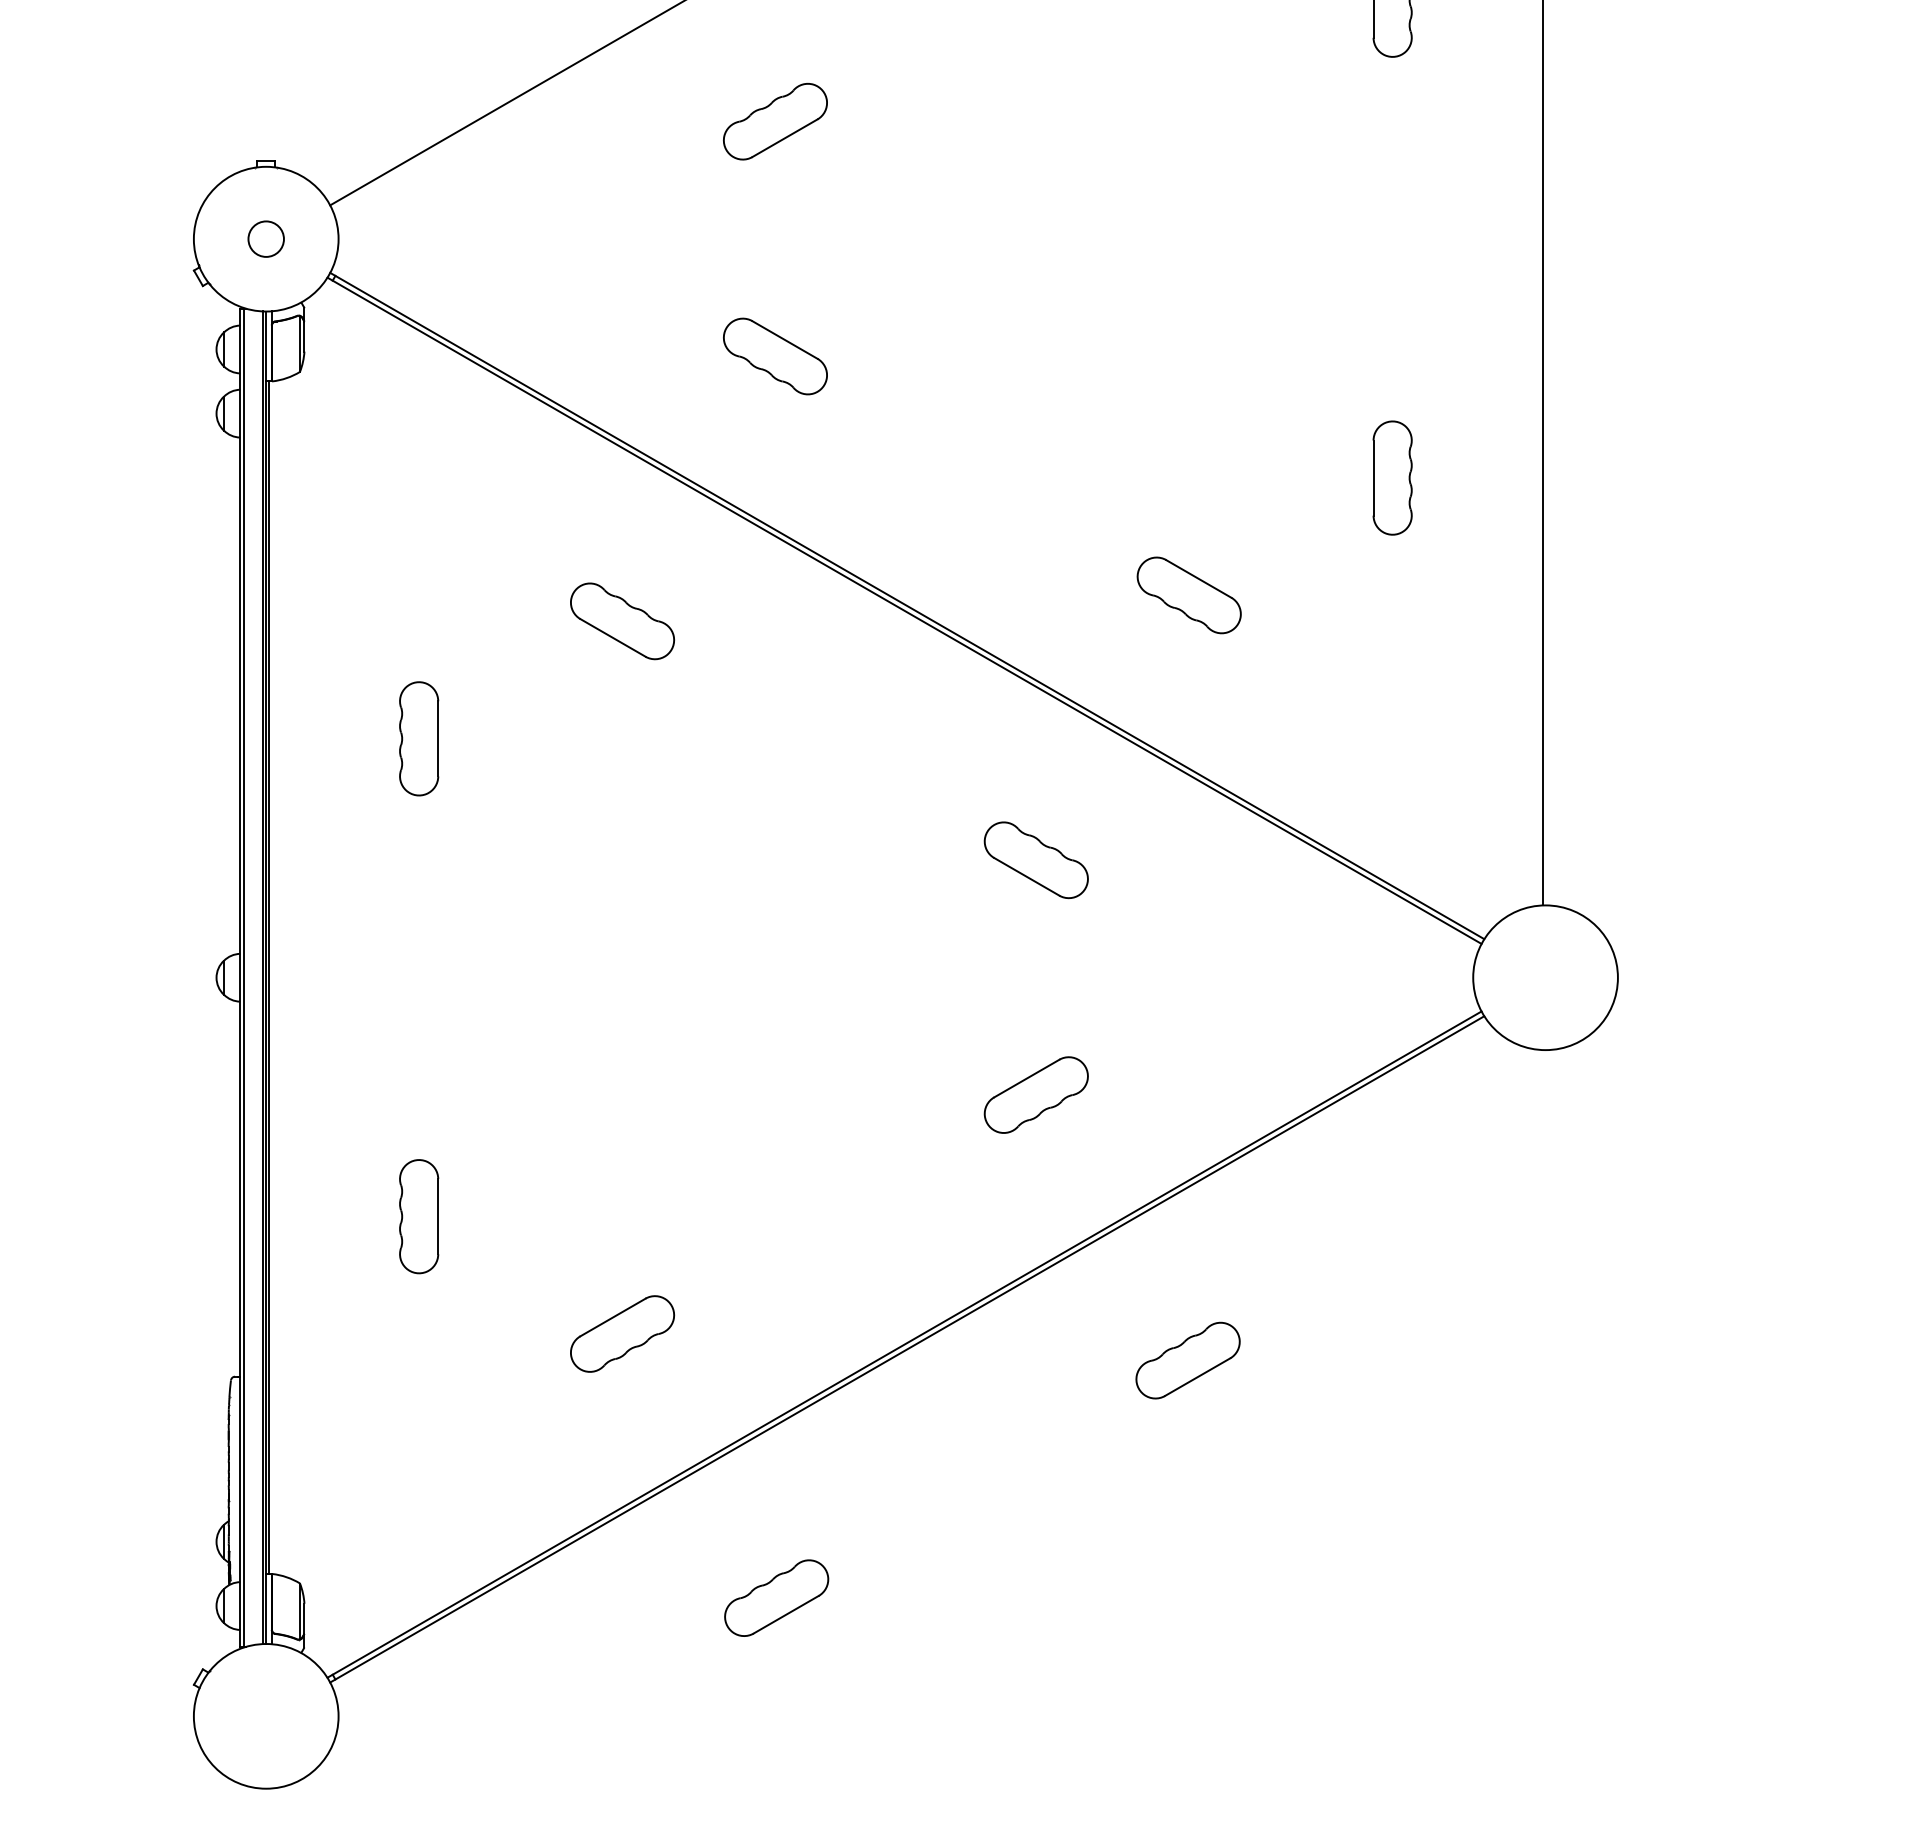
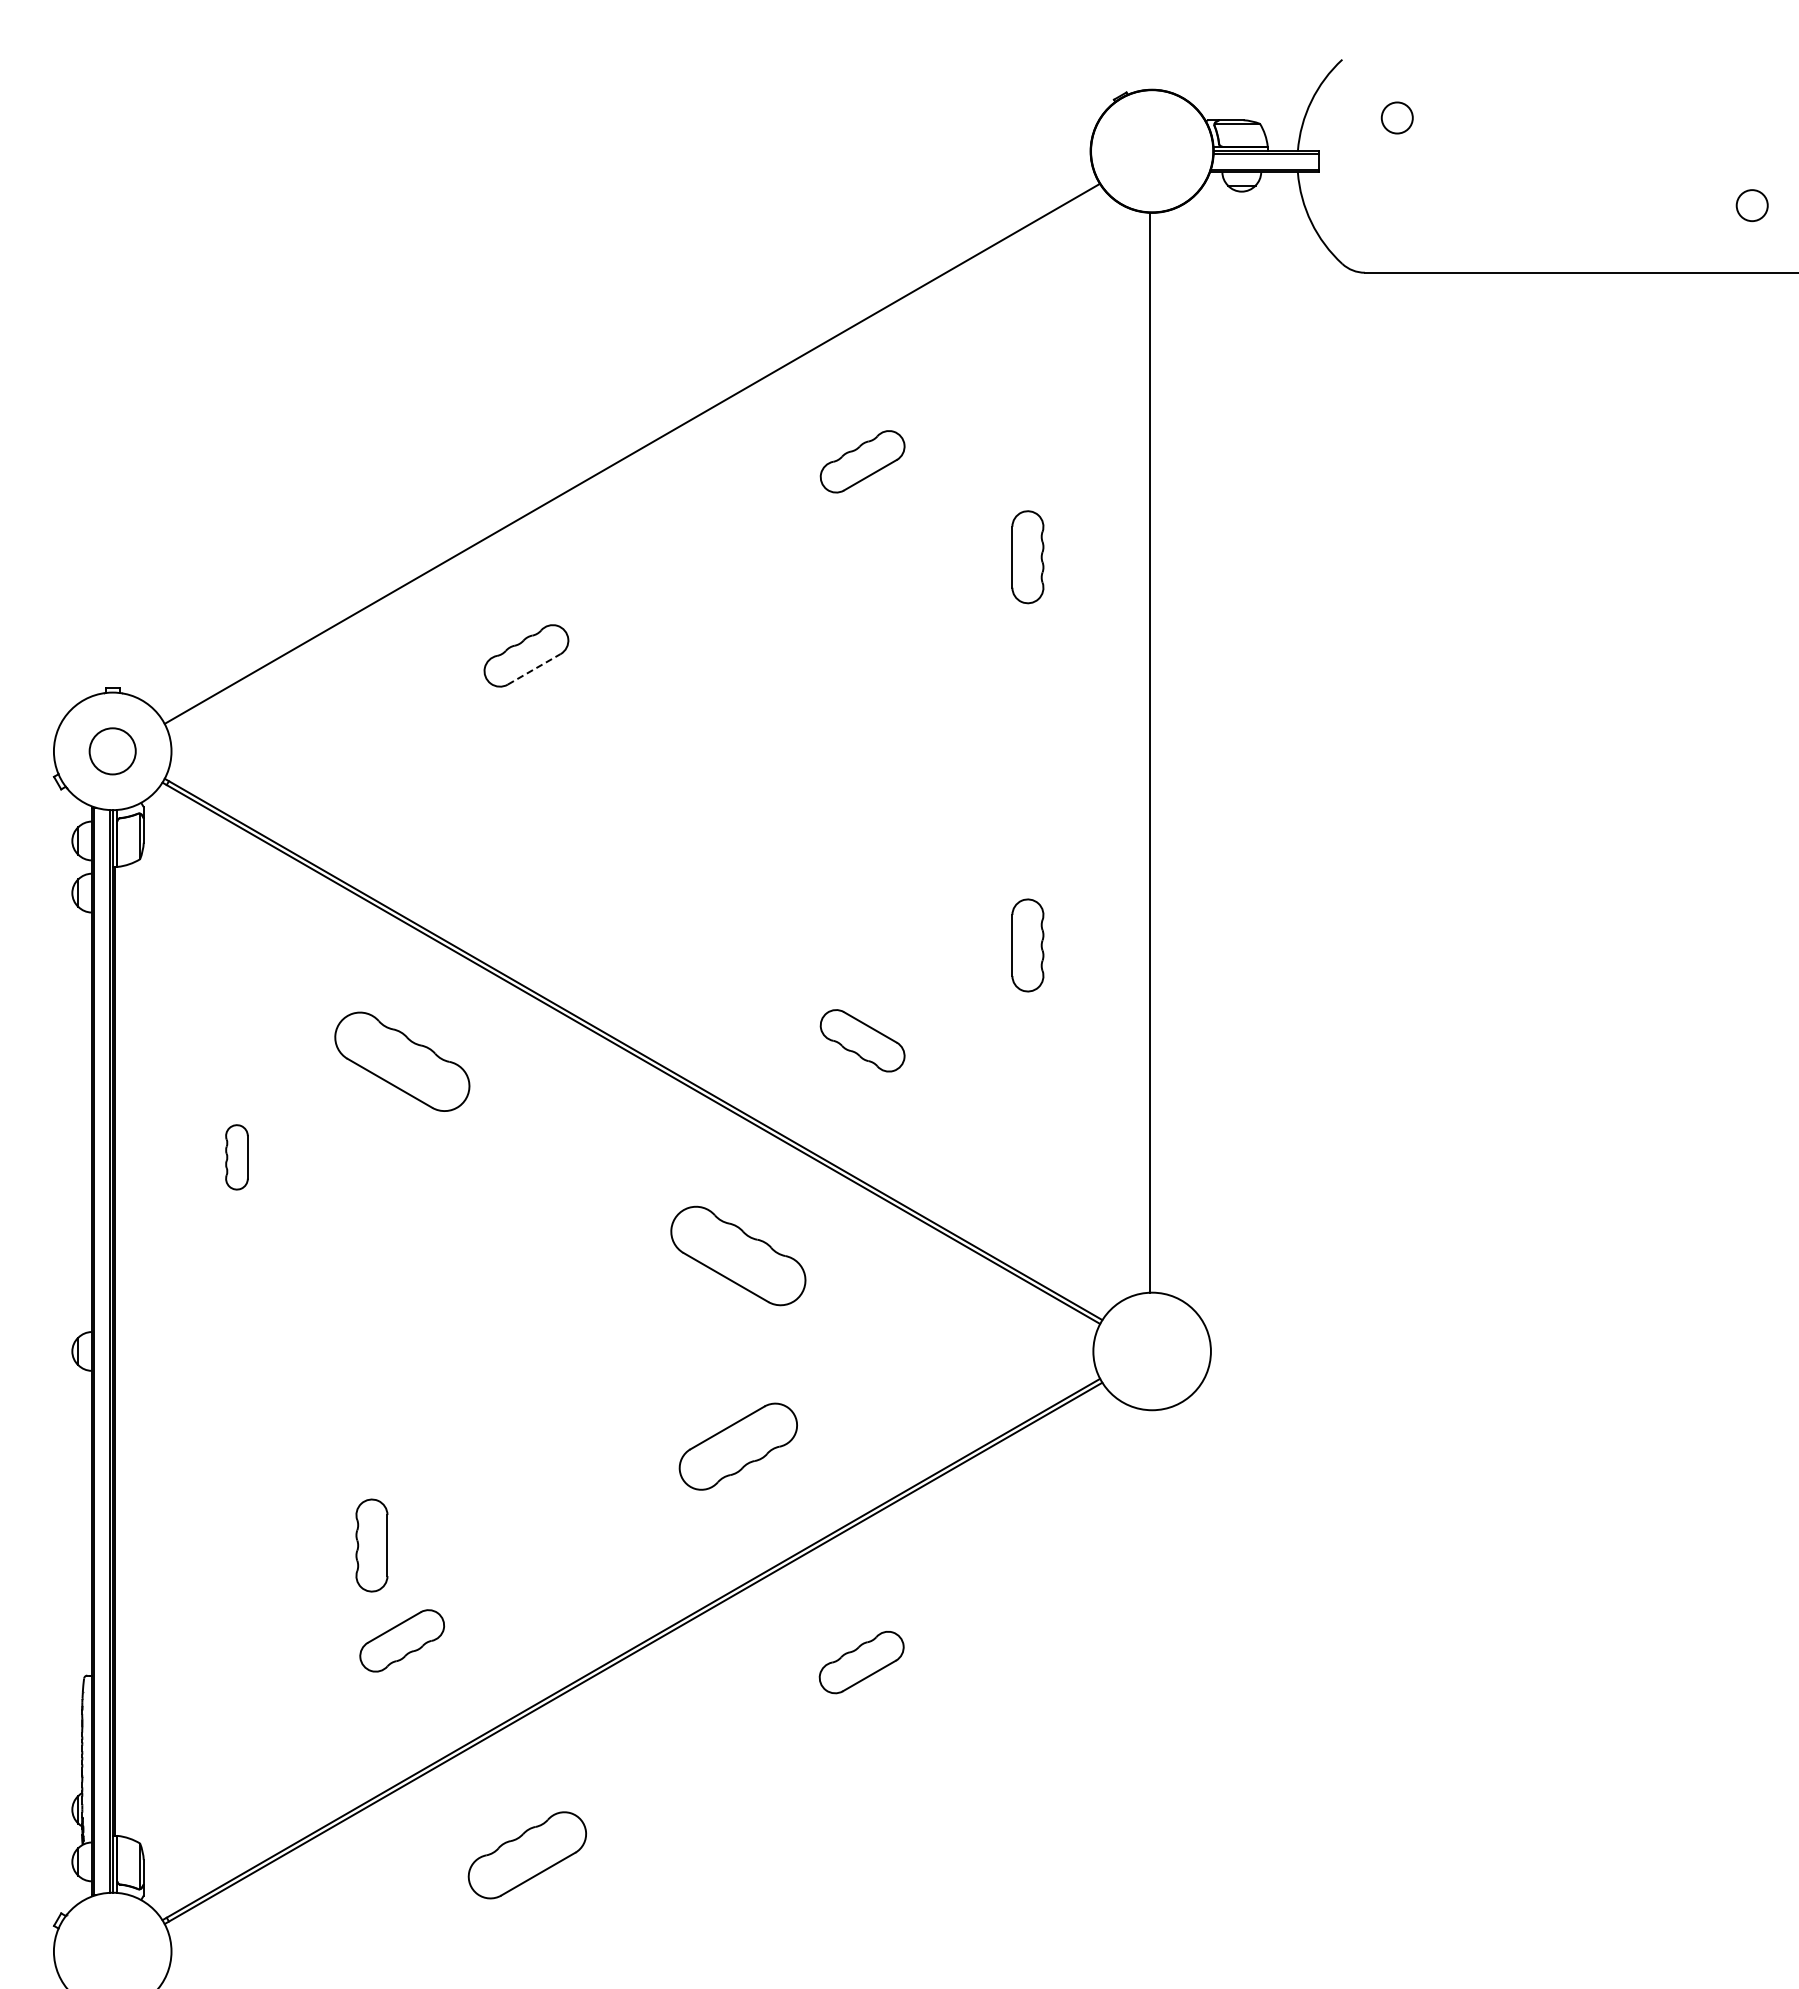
line: (785, 138) -> (534, 669), solid -> dashed
circle: (265, 238) -> (112, 750), size x1.6
part: (775, 356) -> (526, 846), removed
part: (621, 620) -> (401, 1061), size x1.6
part: (418, 739) -> (236, 1157), size x0.7
part: (1036, 859) -> (738, 1255), size x1.6
part: (1036, 1094) -> (738, 1446), size x1.4
part: (418, 1216) -> (371, 1545), moved
part: (776, 1598) -> (527, 1855), size x1.4

